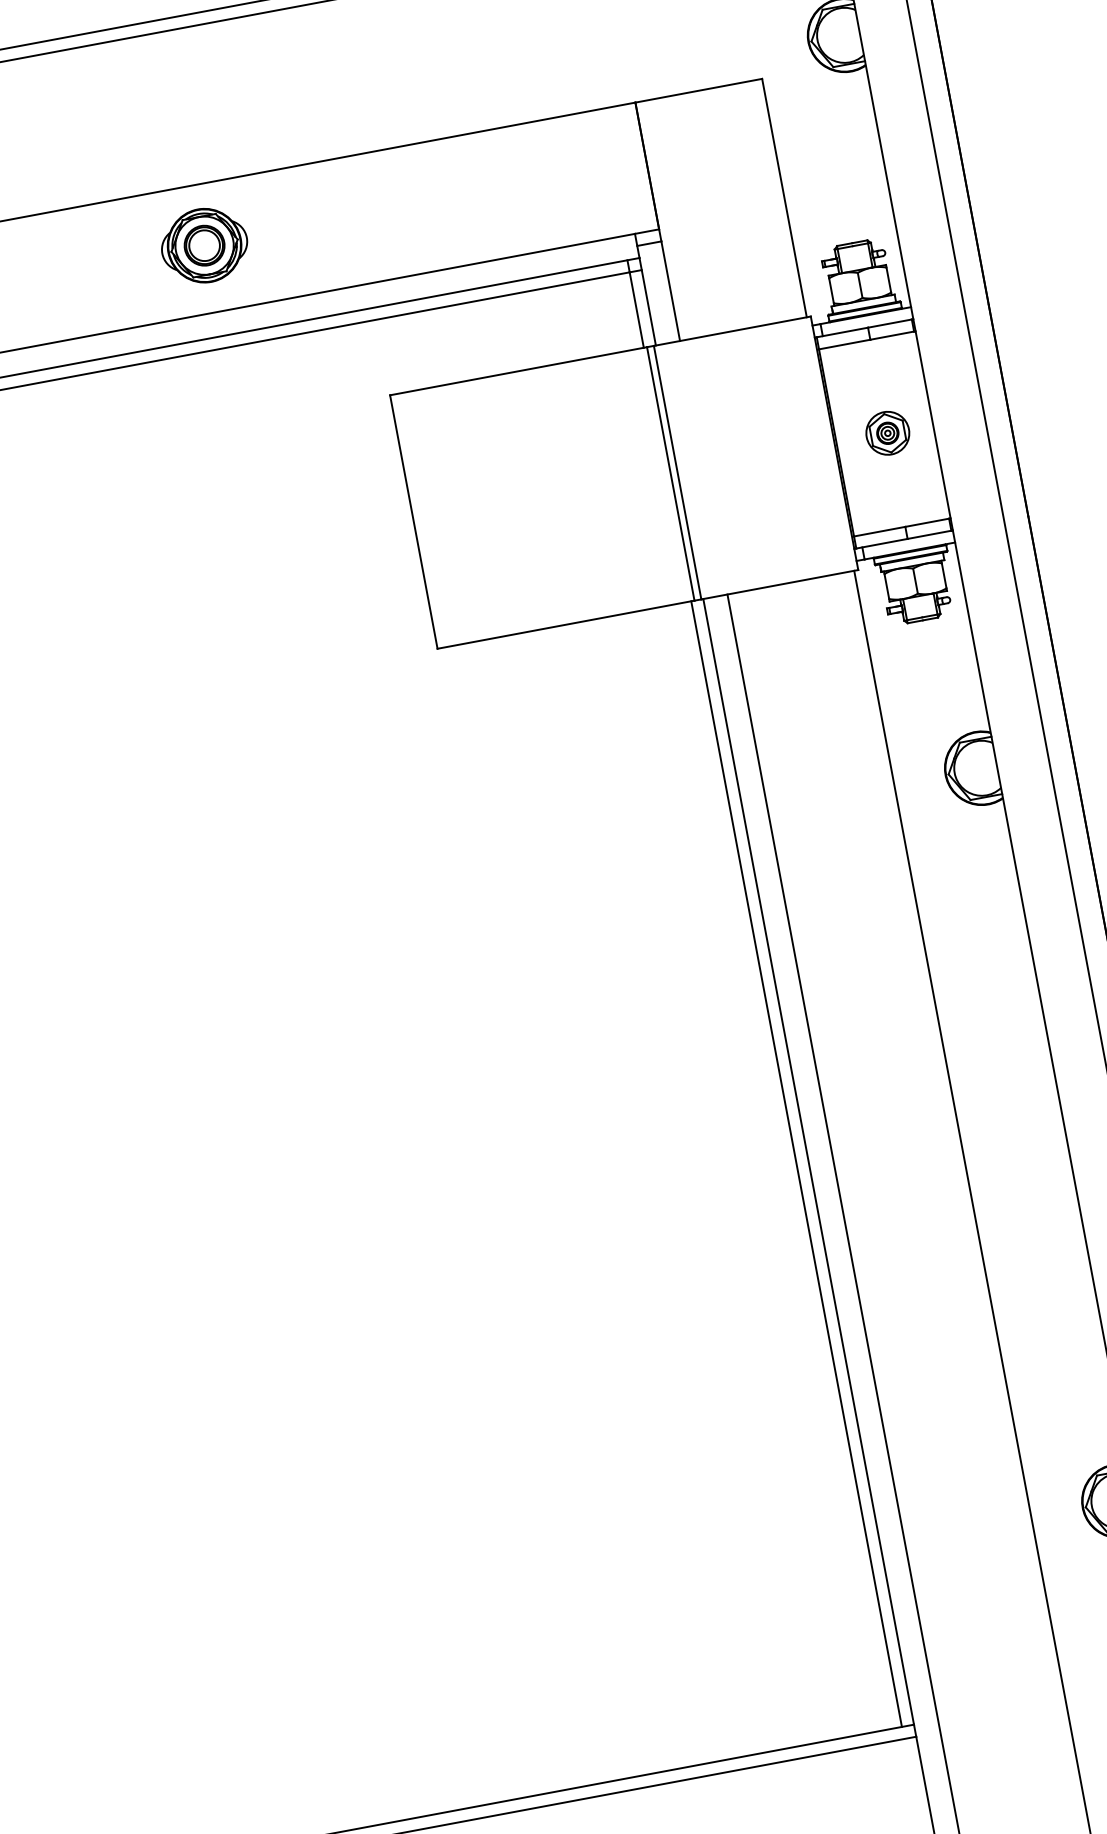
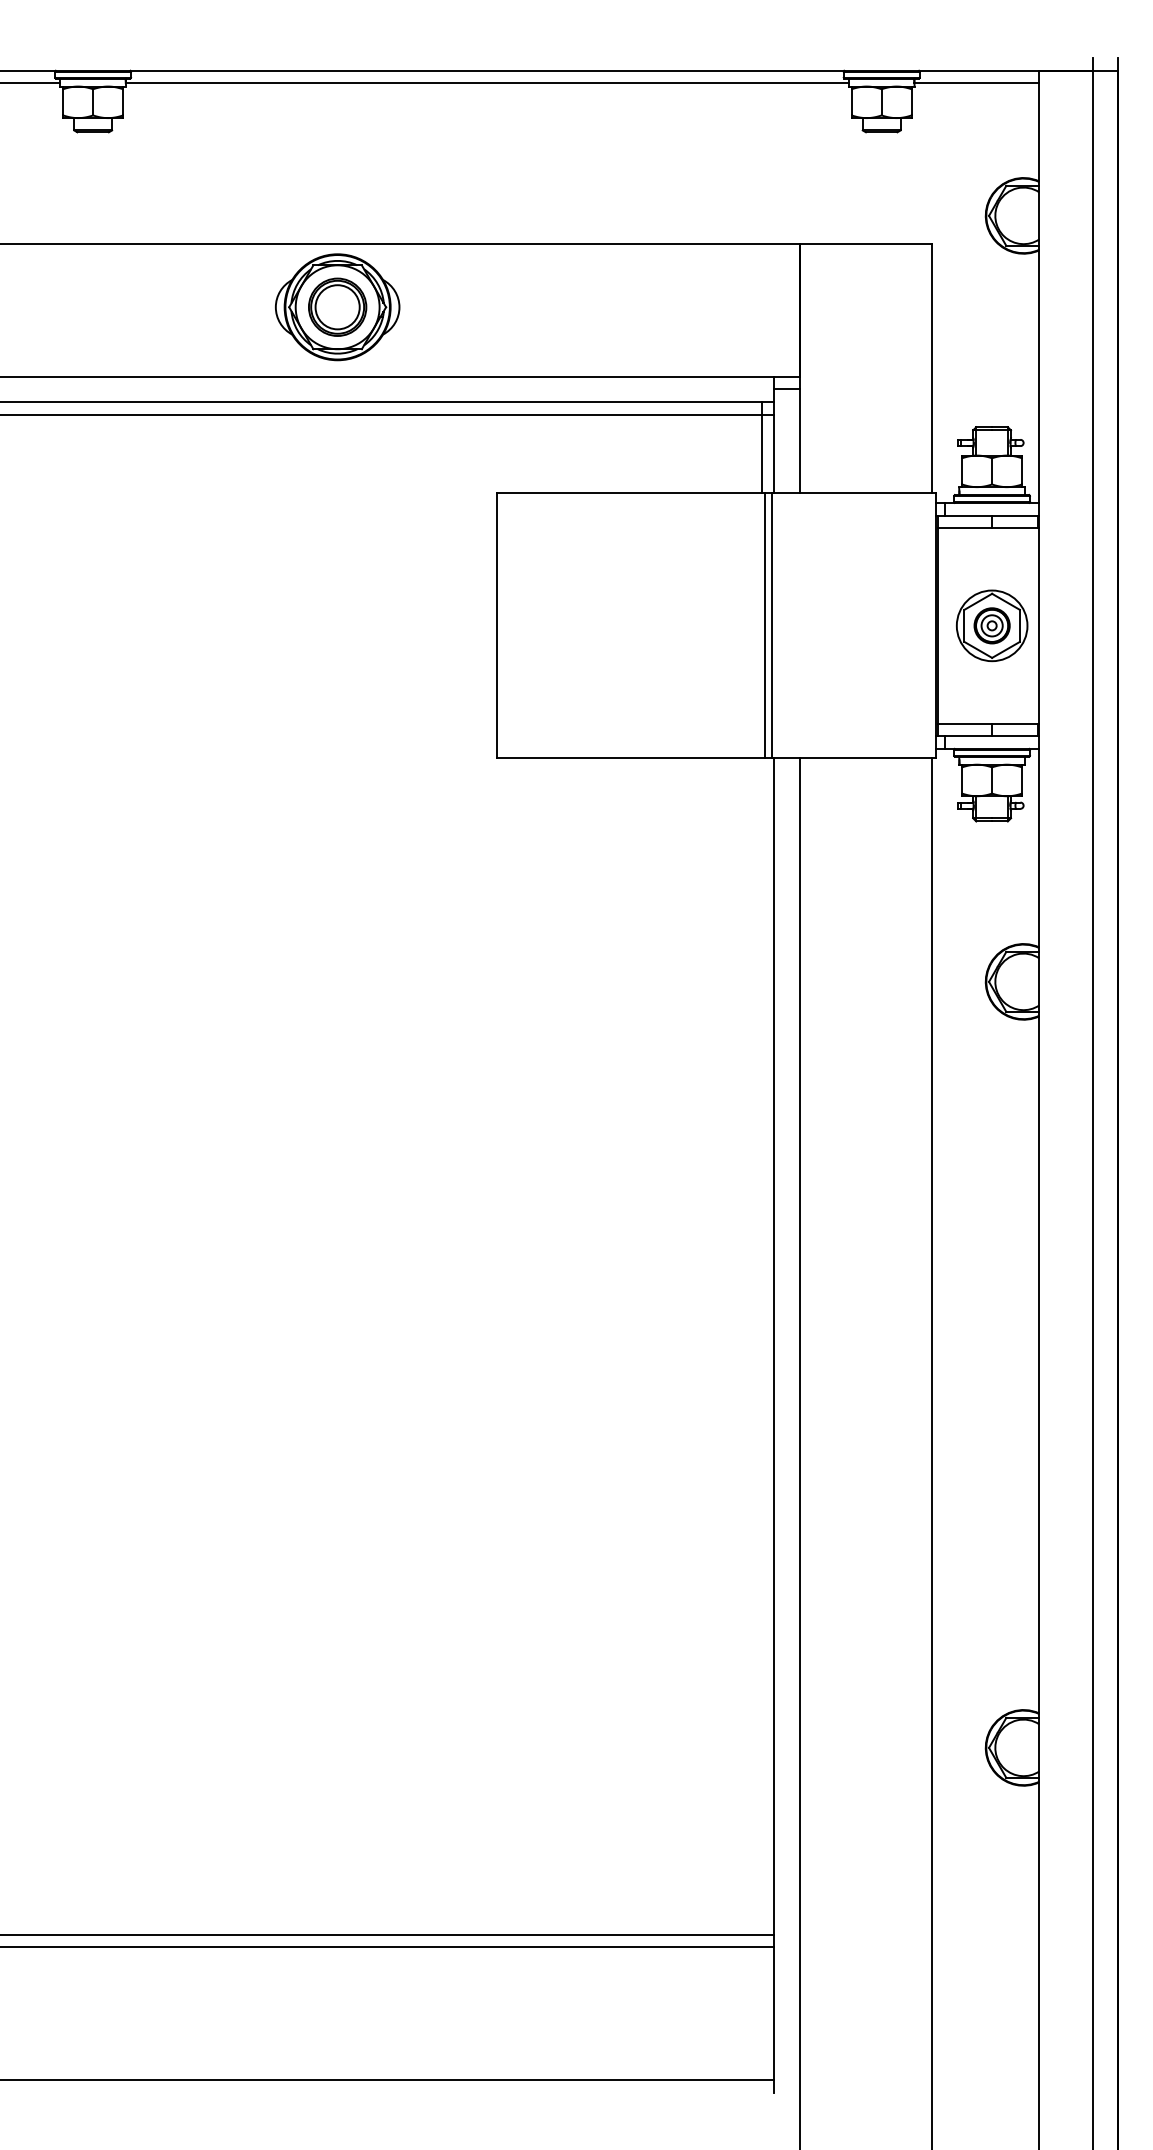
part: (204, 245) -> (337, 307), size x1.4
part: (887, 433) -> (991, 625), size x1.6
line: (796, 1164) -> (761, 1346), removed

